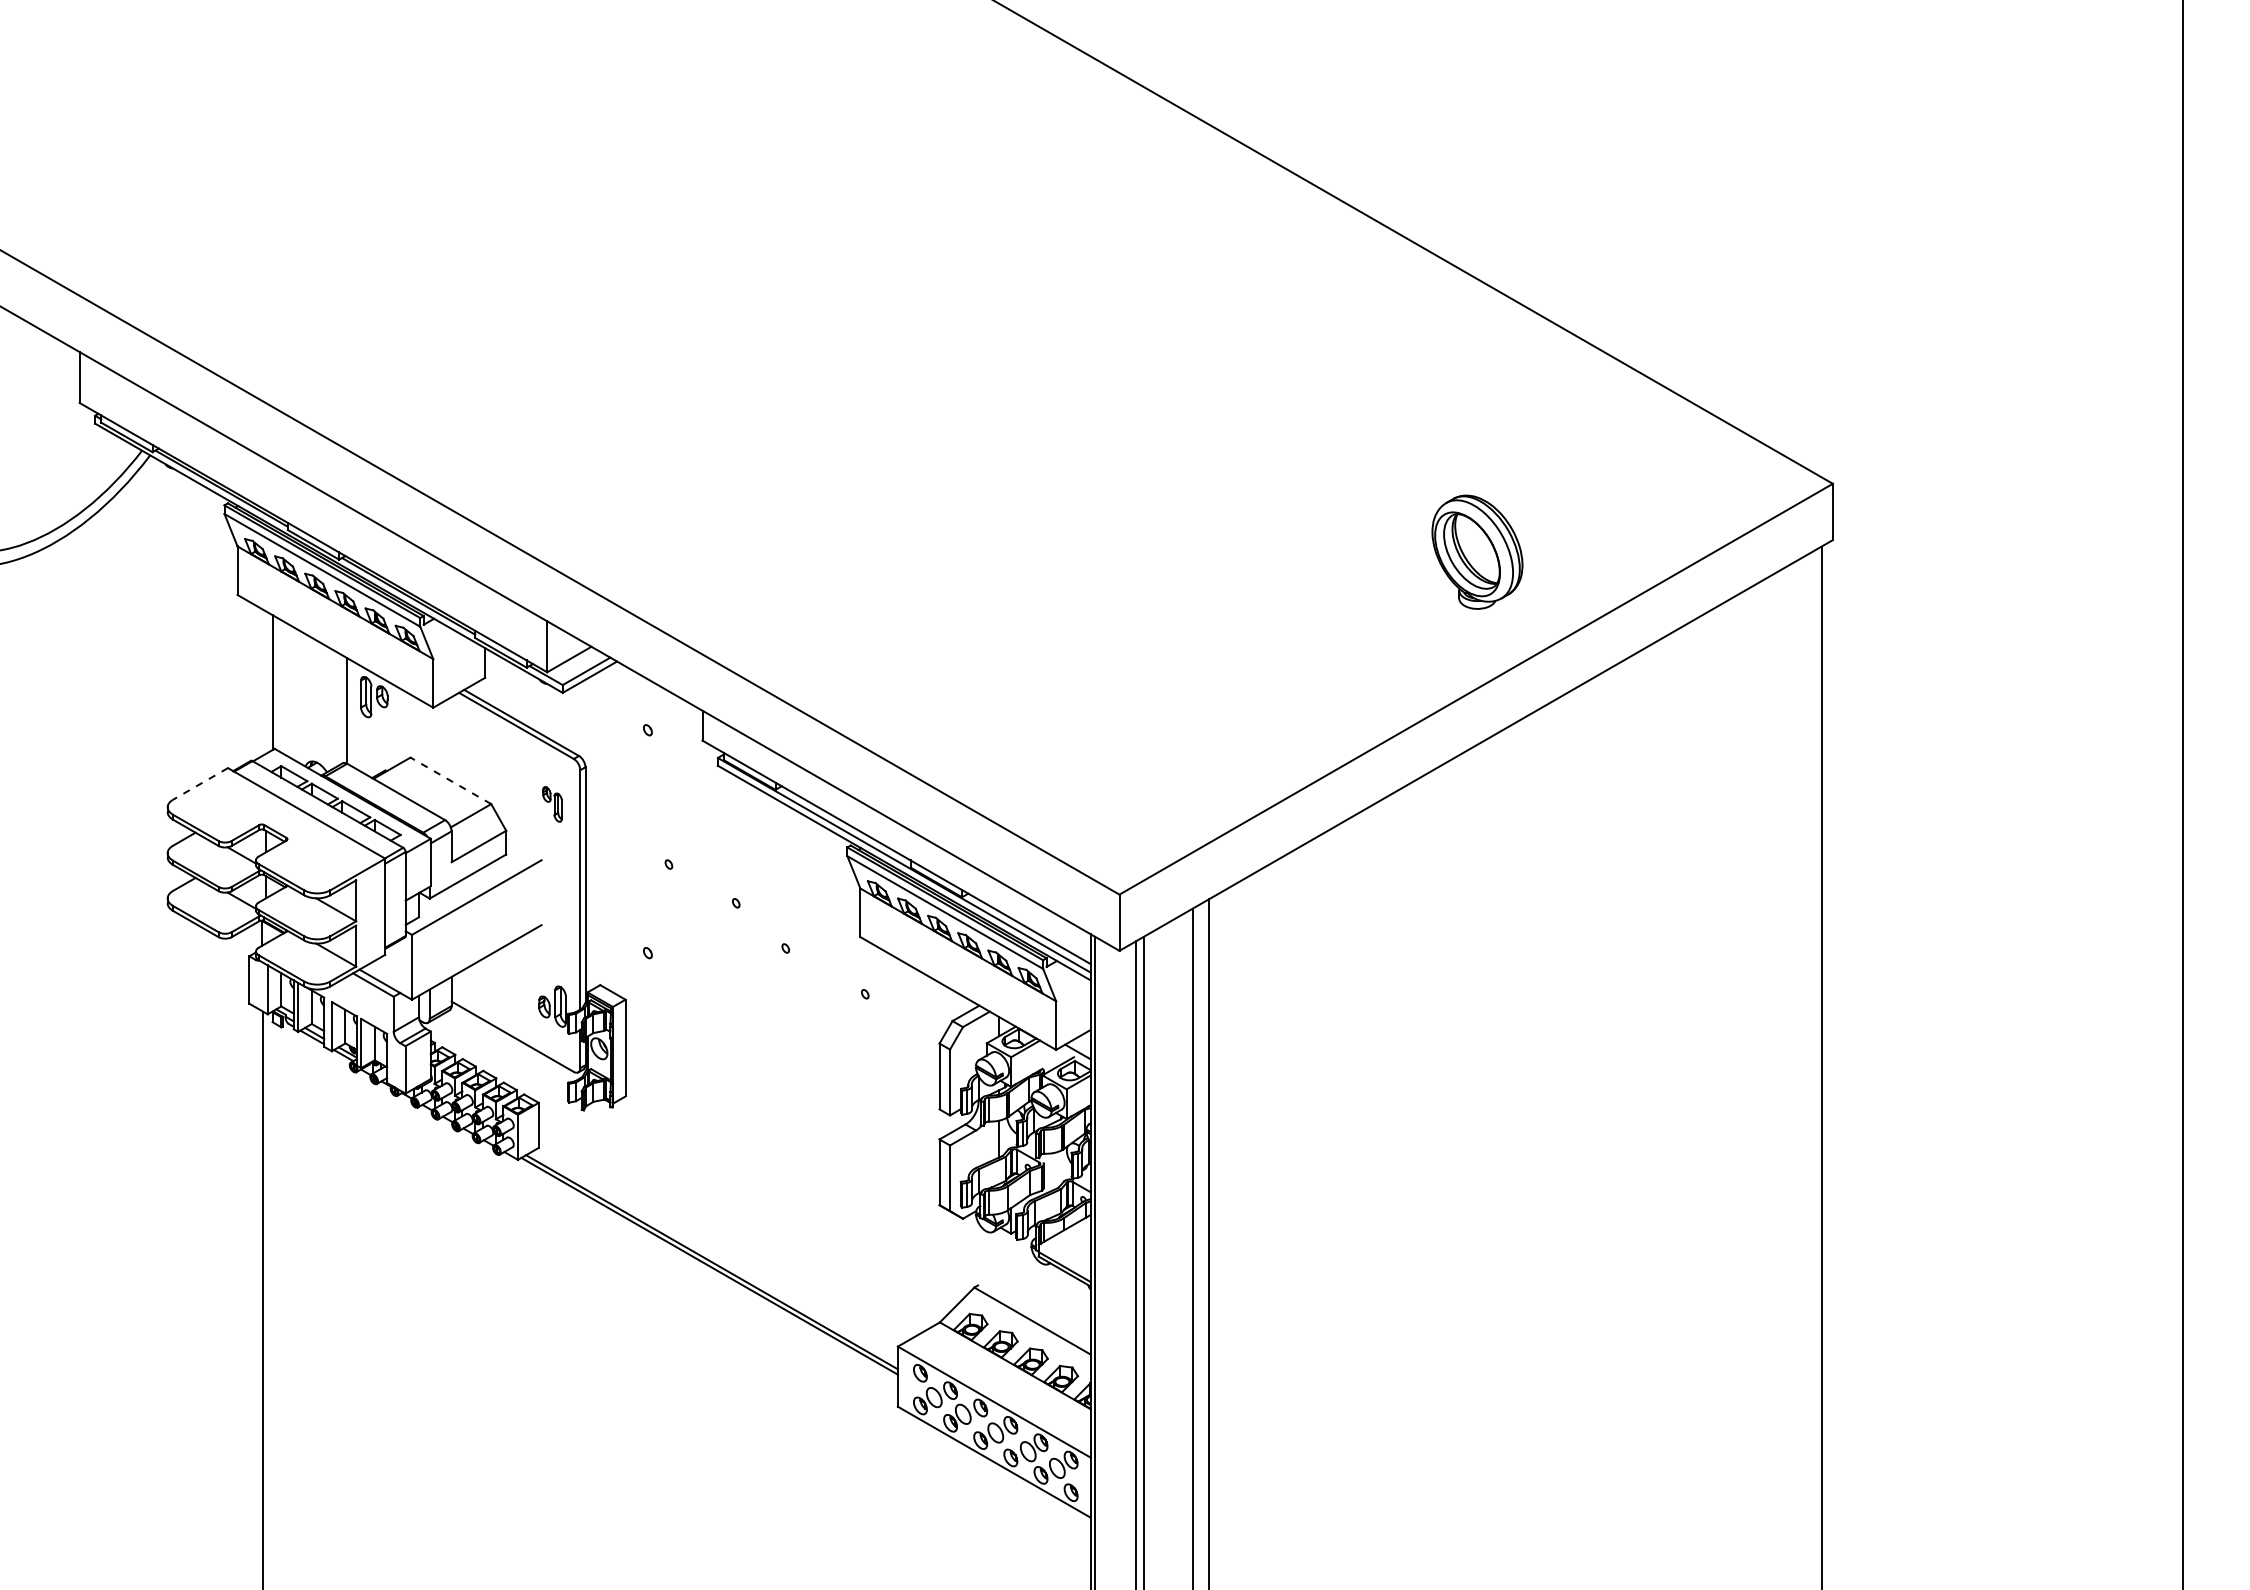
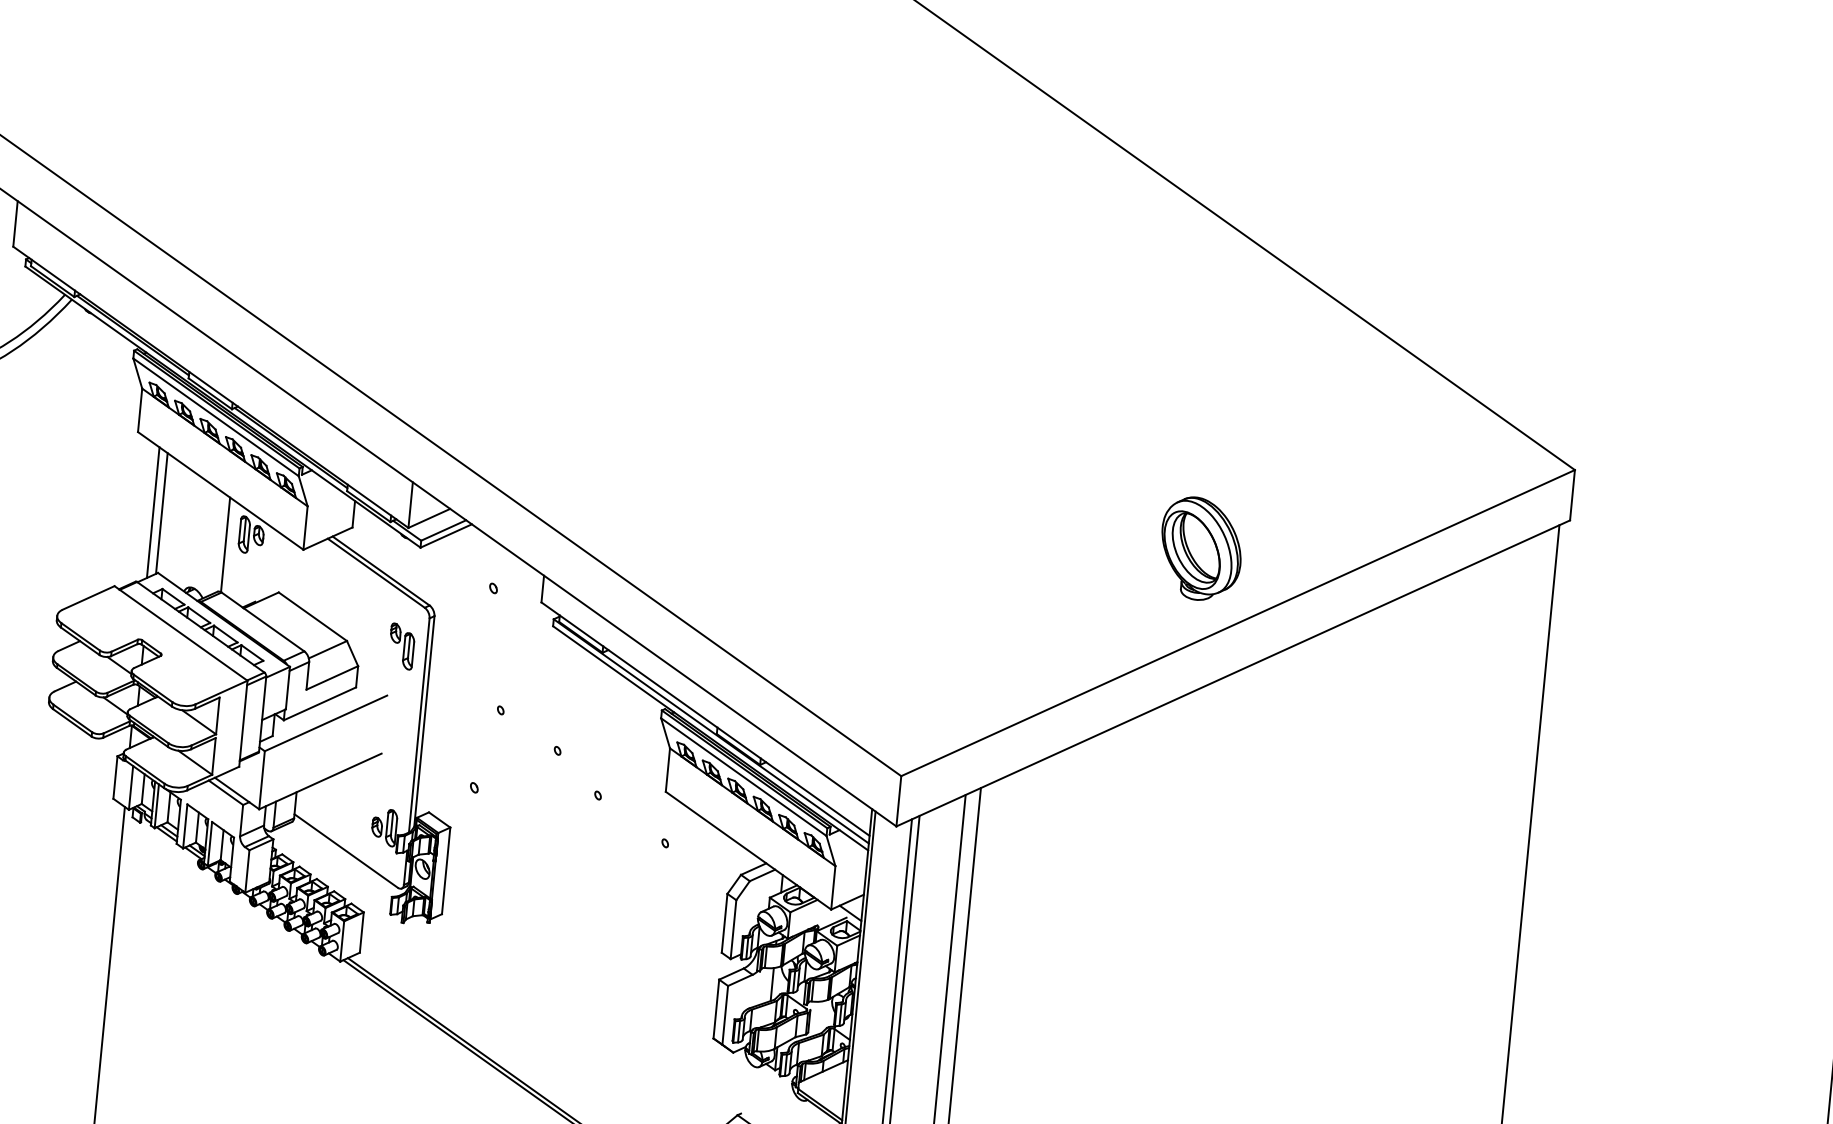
part: (1477, 551) -> (1201, 548), moved
line: (262, 682) -> (152, 512), added
line: (450, 780) -> (312, 616), dashed -> solid
line: (200, 783) -> (88, 597), dashed -> solid
part: (552, 804) -> (401, 646), size x1.43

